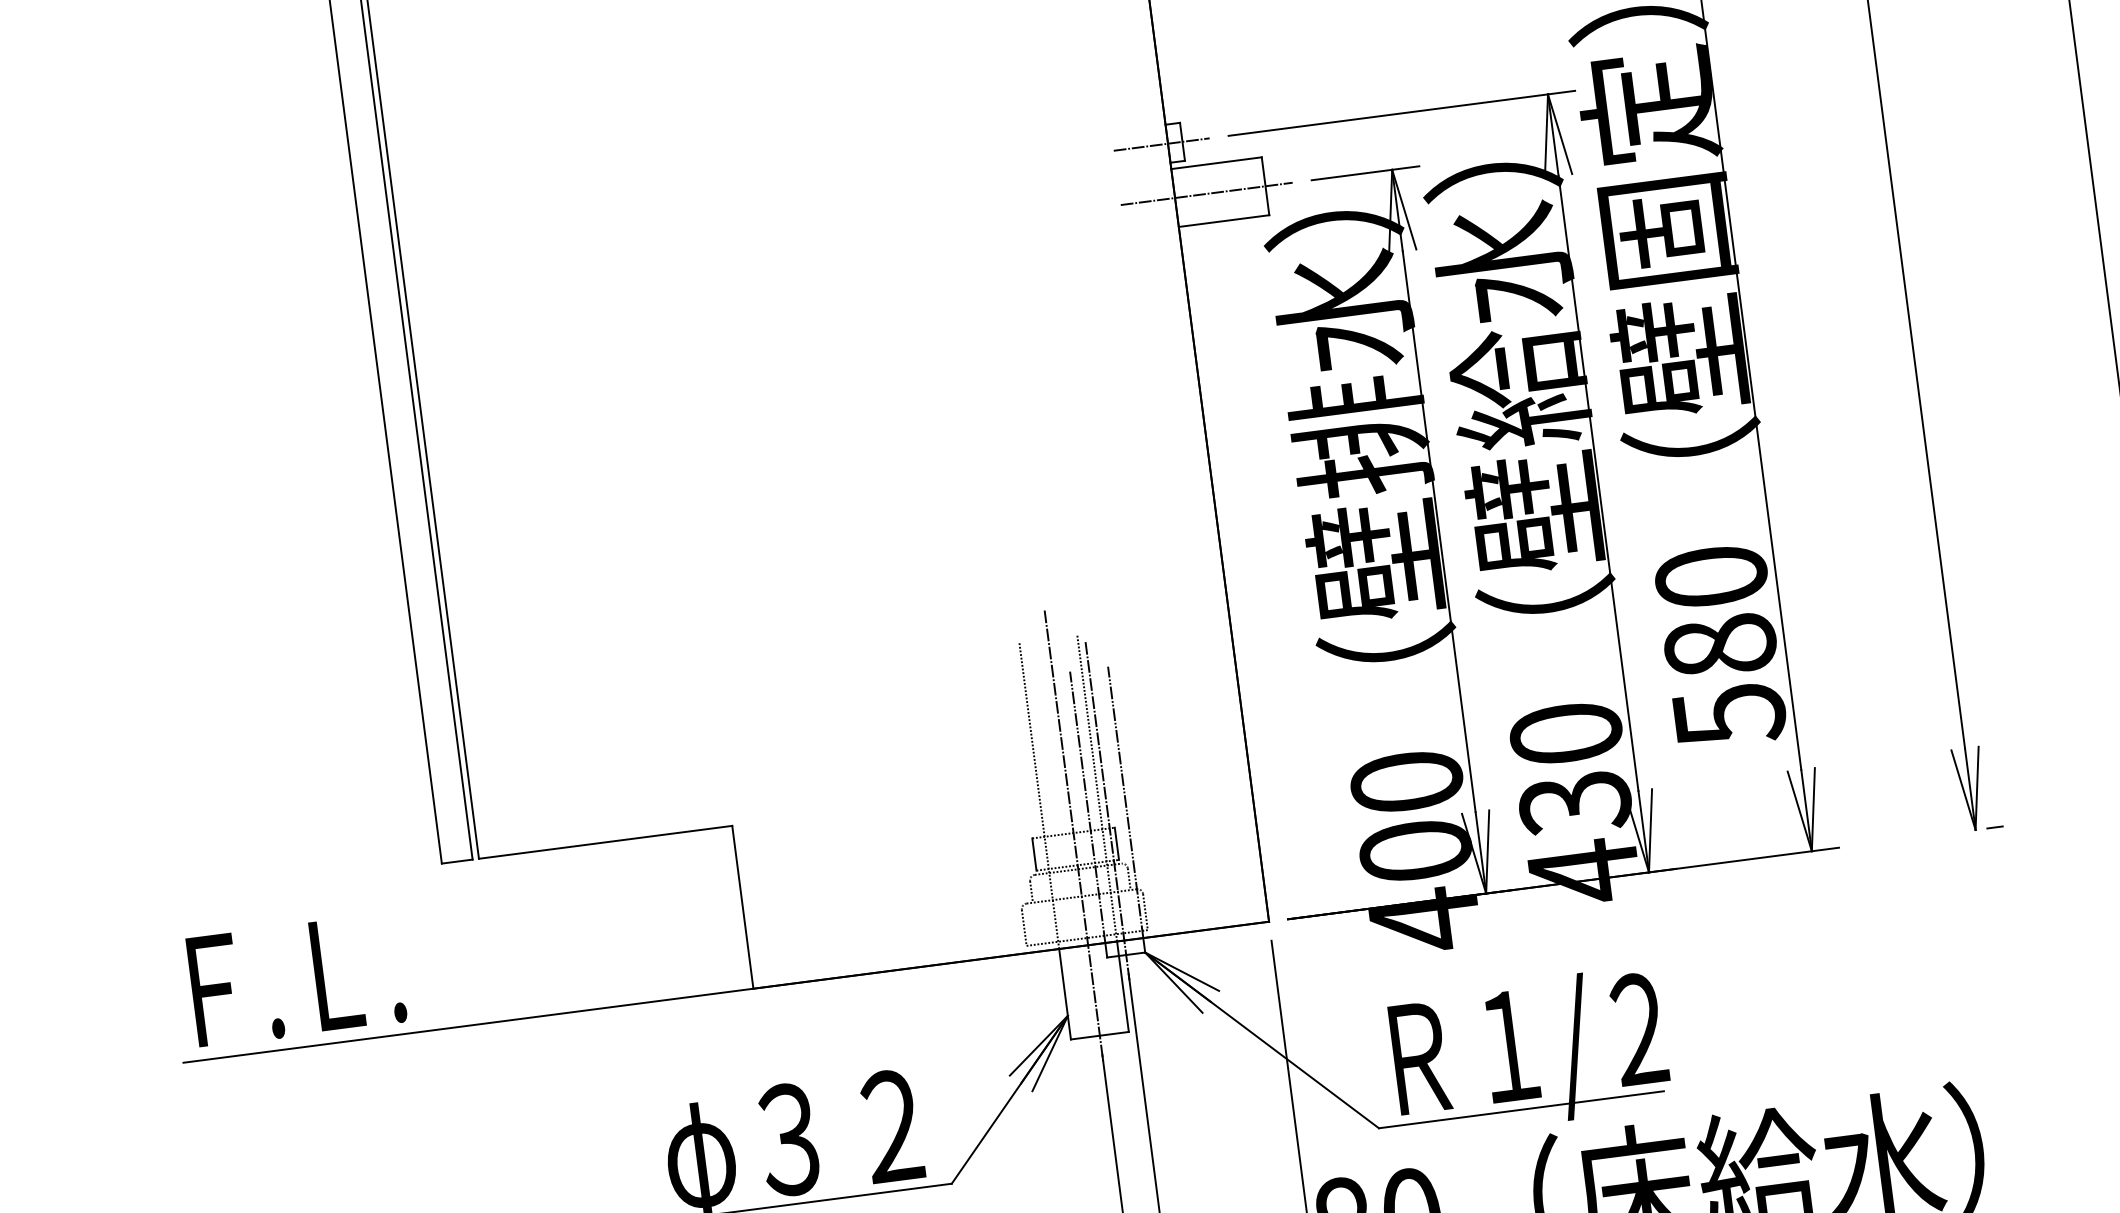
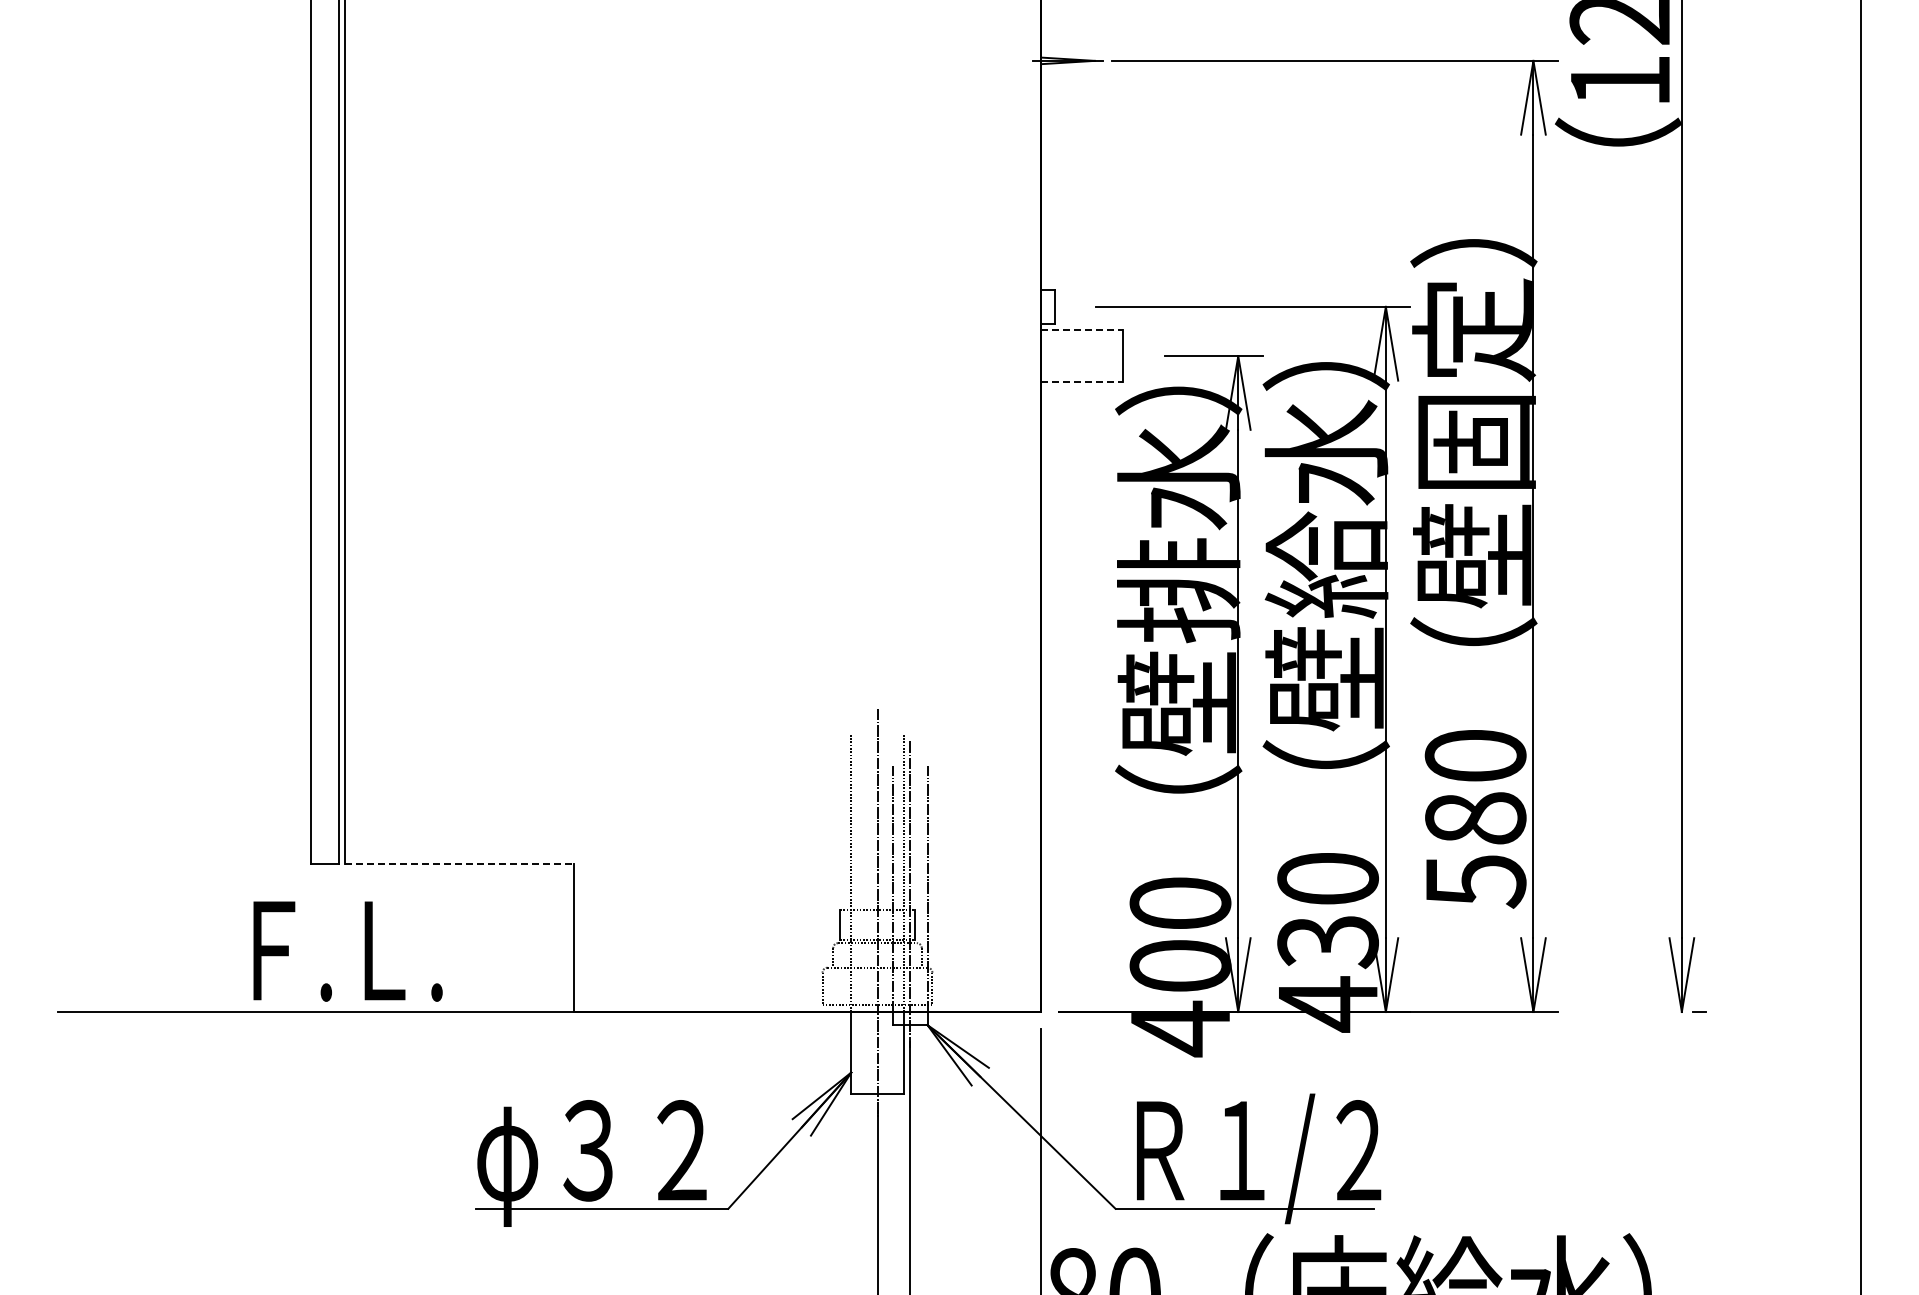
line: (1161, 144) -> (1035, 306), removed
line: (1216, 162) -> (1082, 329), solid -> dashed
line: (1207, 194) -> (1070, 356), removed
line: (1224, 221) -> (1082, 382), solid -> dashed
line: (605, 842) -> (459, 864), solid -> dashed
text: (296, 980) -> (347, 951), moved

